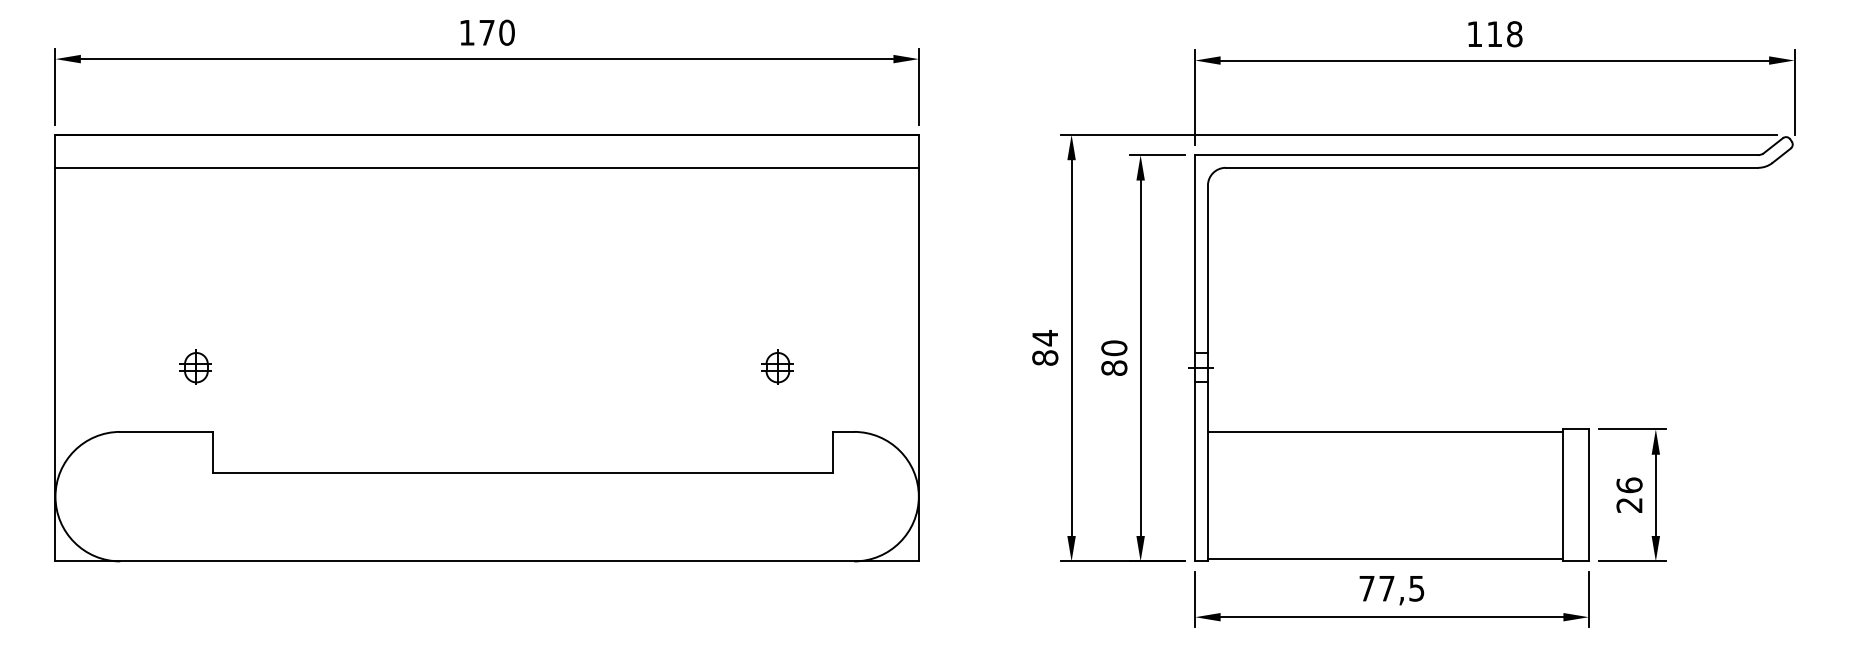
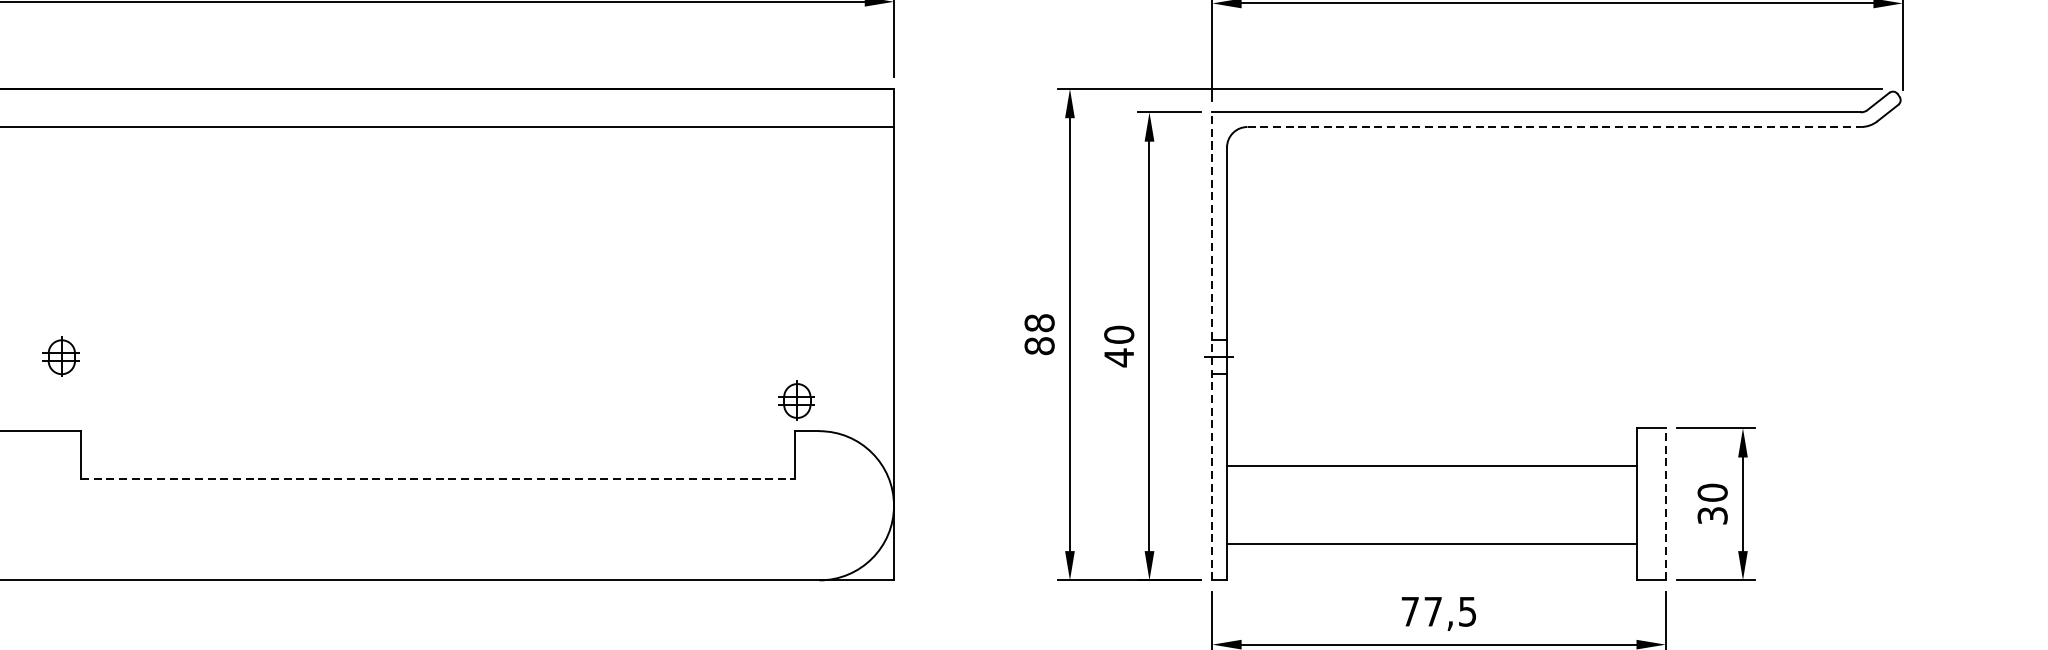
line: (1492, 167) -> (1554, 126), solid -> dashed
text: (1045, 338) -> (1039, 323), 84 -> 88
line: (1195, 357) -> (1212, 345), solid -> dashed
part: (777, 366) -> (796, 399), moved
text: (1114, 368) -> (1119, 358), 80 -> 40
line: (1385, 431) -> (1431, 465), moved
line: (522, 472) -> (437, 477), solid -> dashed
line: (1588, 494) -> (1665, 503), solid -> dashed
text: (1629, 494) -> (1712, 503), 26 -> 30
line: (1385, 558) -> (1431, 543), moved

